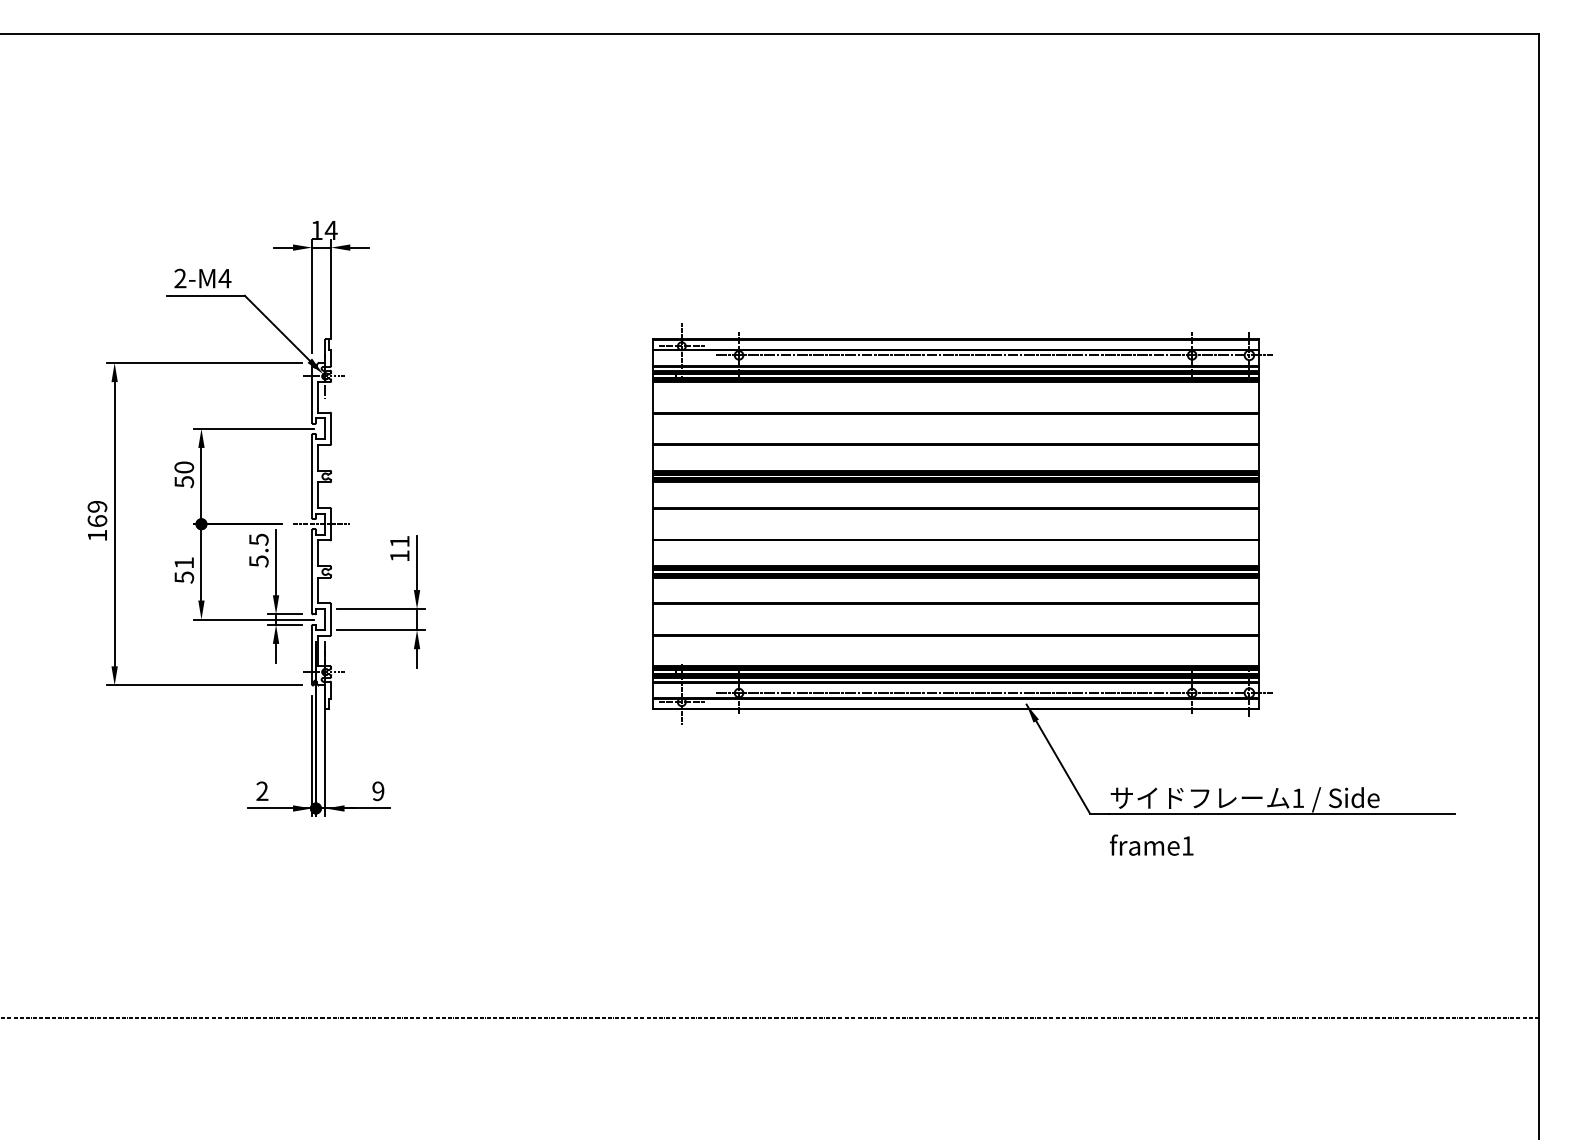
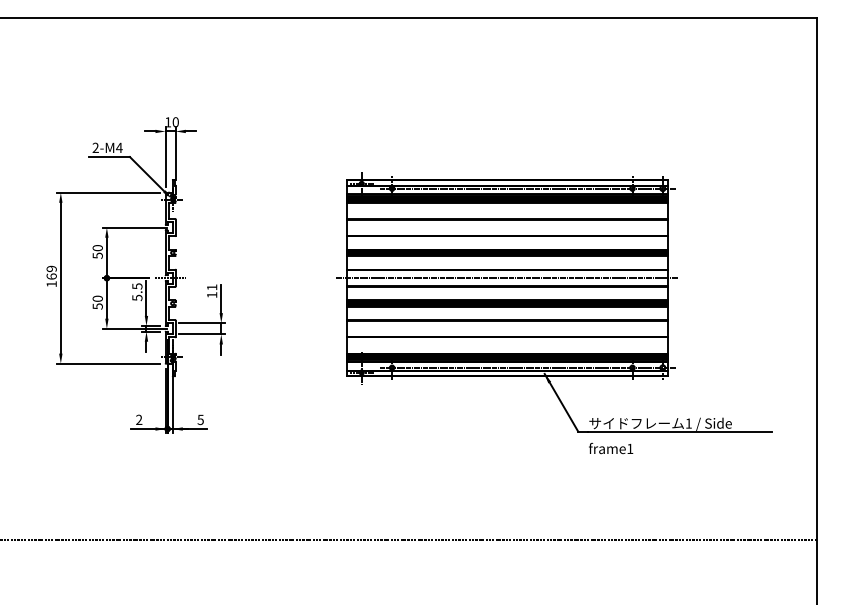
text: (330, 230) -> (175, 122), 14 -> 10
line: (956, 524) -> (507, 278), added
text: (183, 562) -> (97, 298), 51 -> 50
text: (377, 790) -> (200, 419), 9 -> 5

